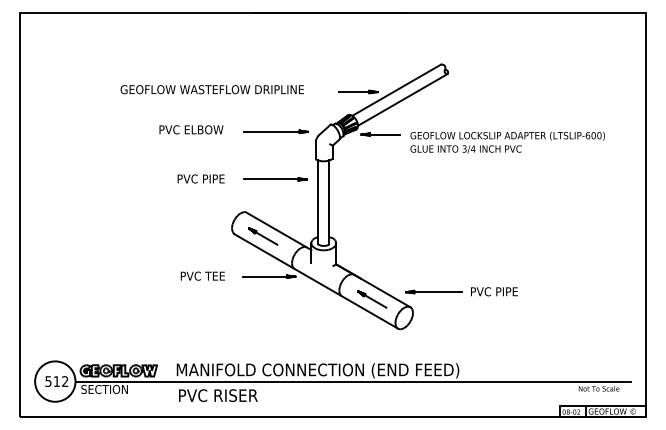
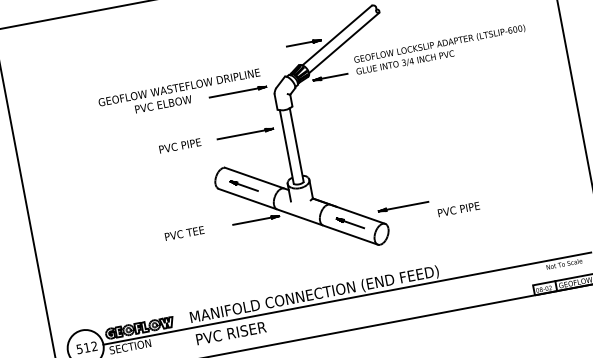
text: (211, 89) -> (178, 87), moved
text: (507, 142) -> (440, 49), moved
text: (202, 275) -> (184, 232), moved
text: (494, 291) -> (458, 209), moved

